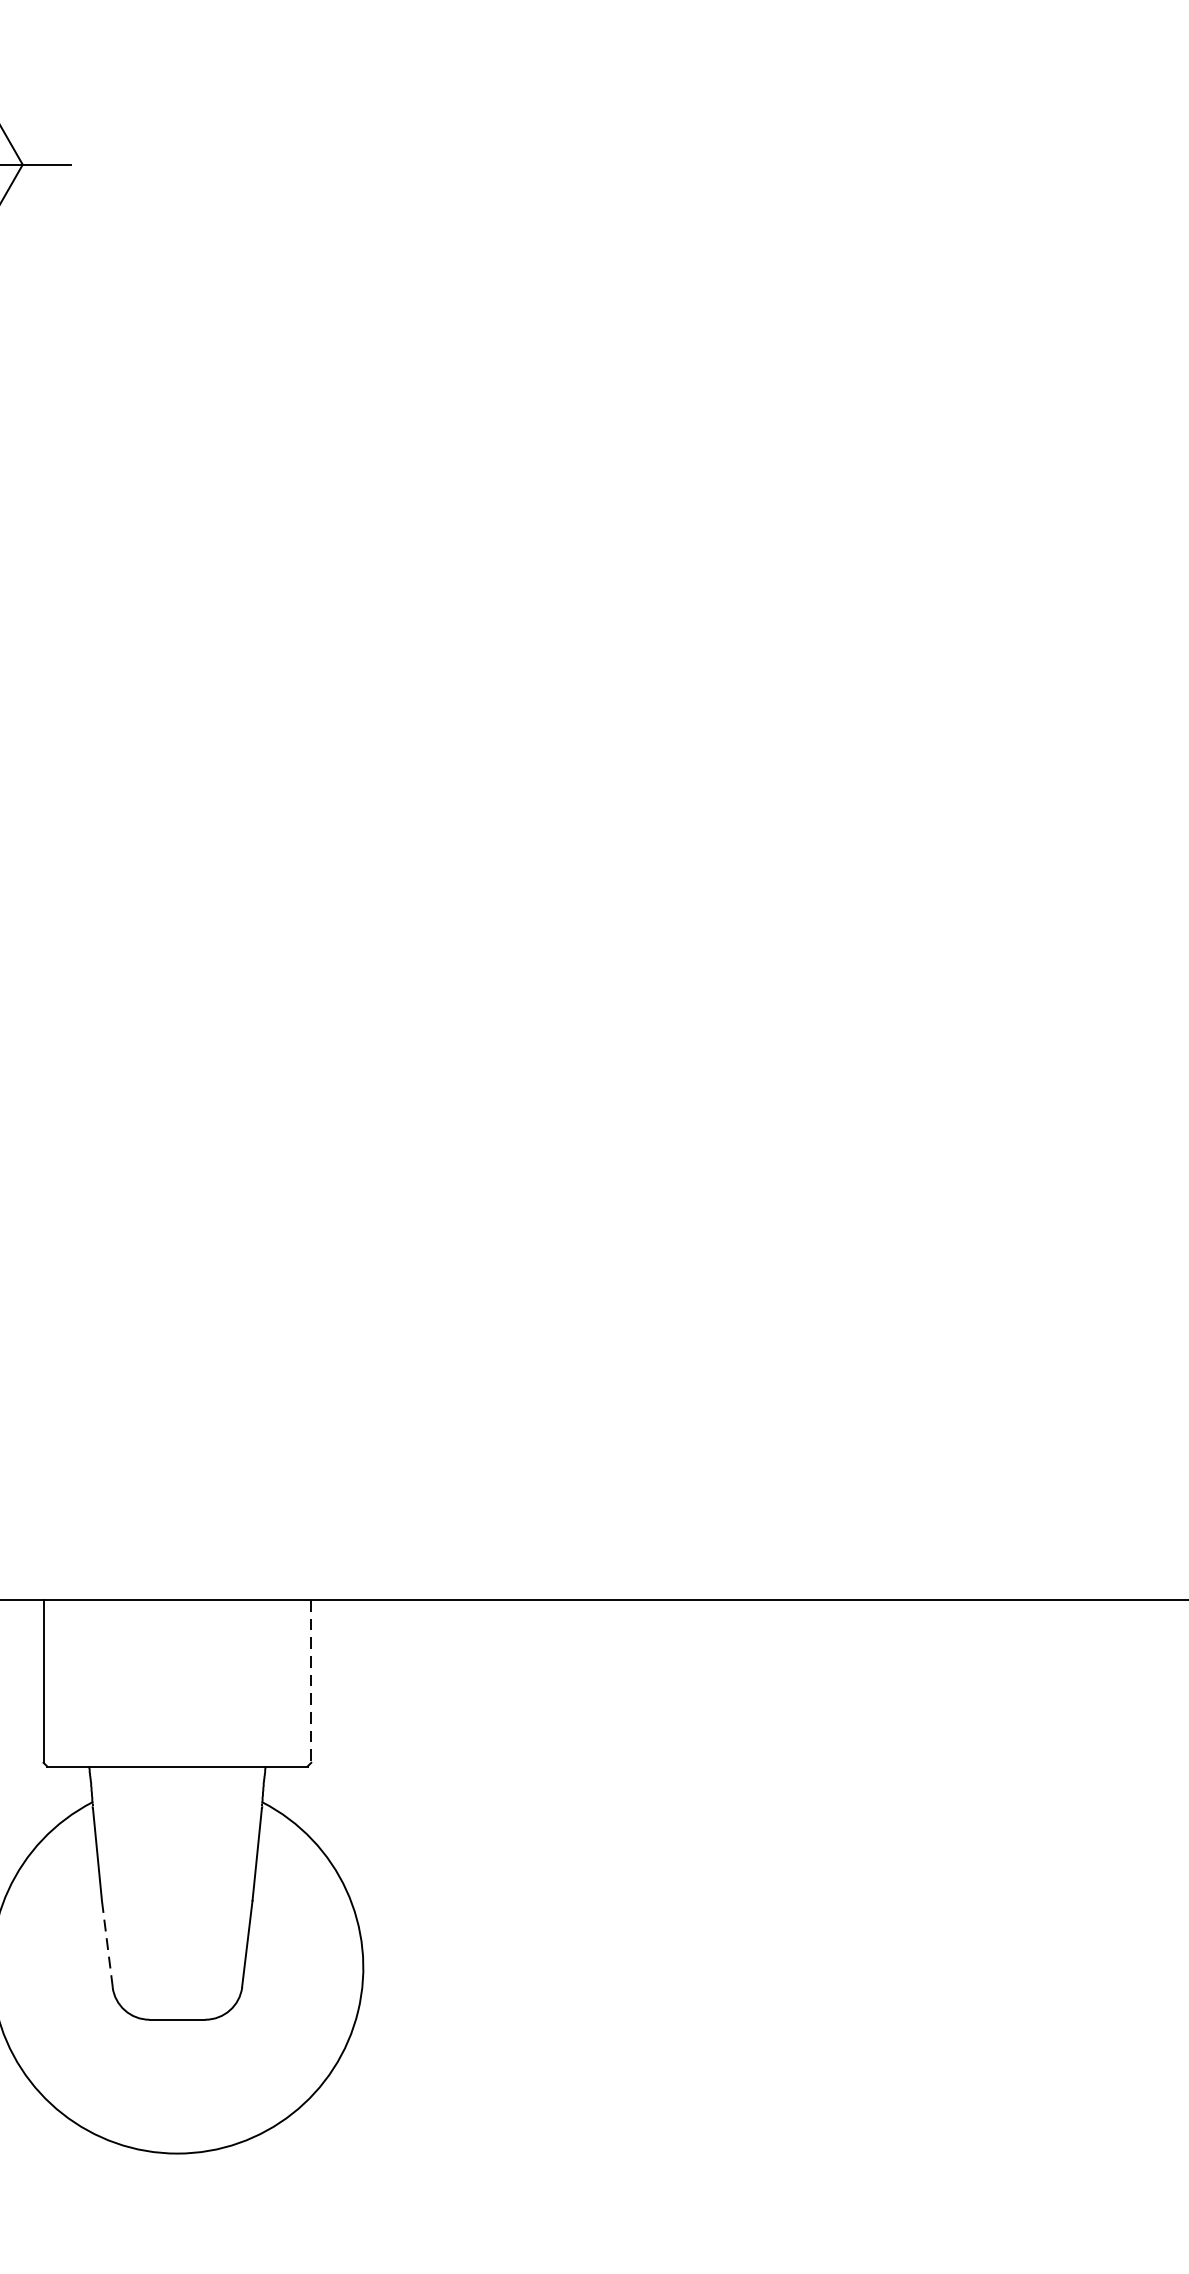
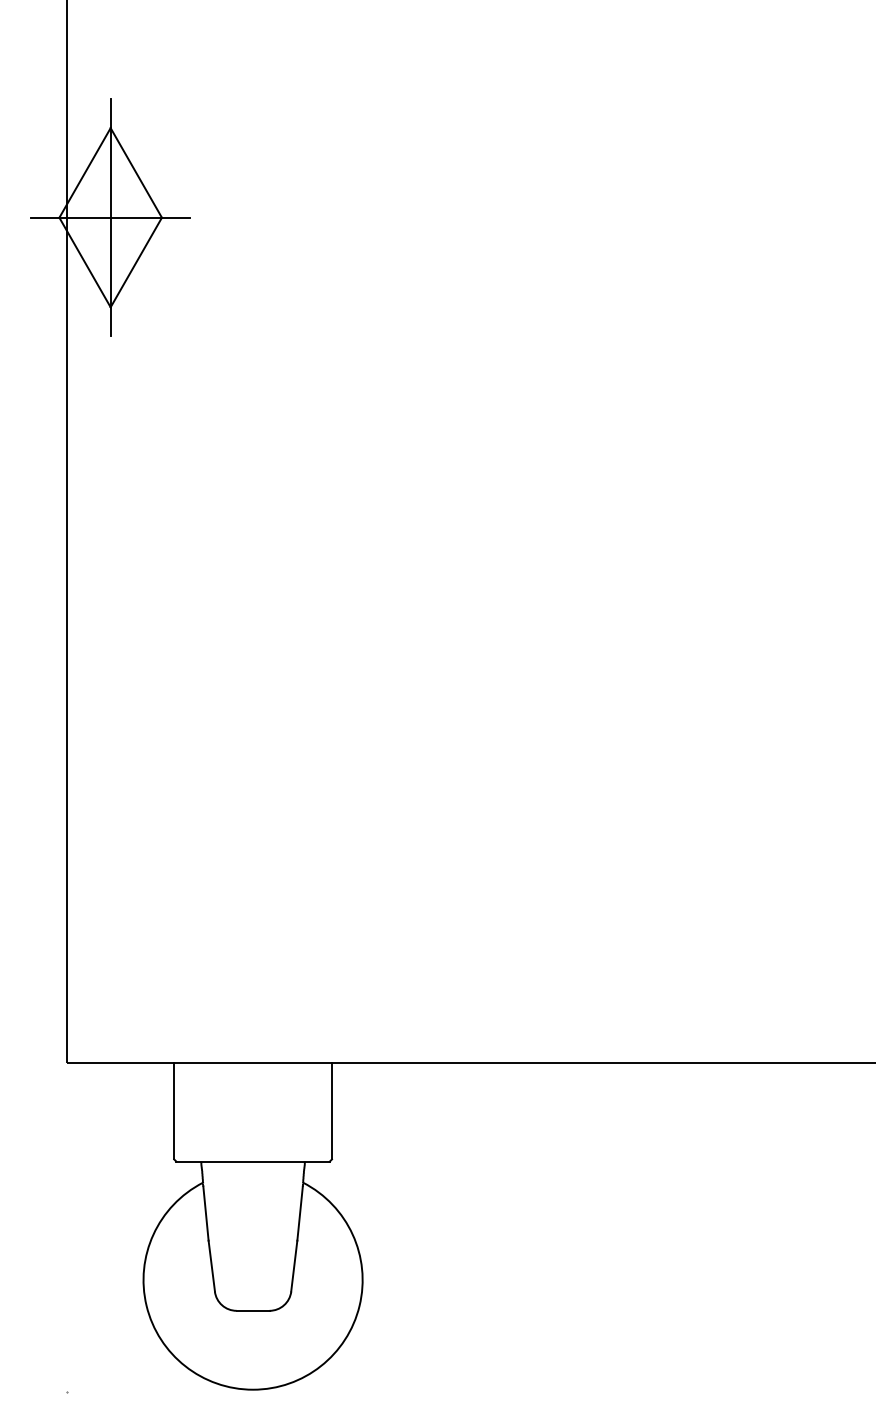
line: (310, 1681) -> (331, 1111), dashed -> solid
line: (106, 1944) -> (211, 1266), dashed -> solid

